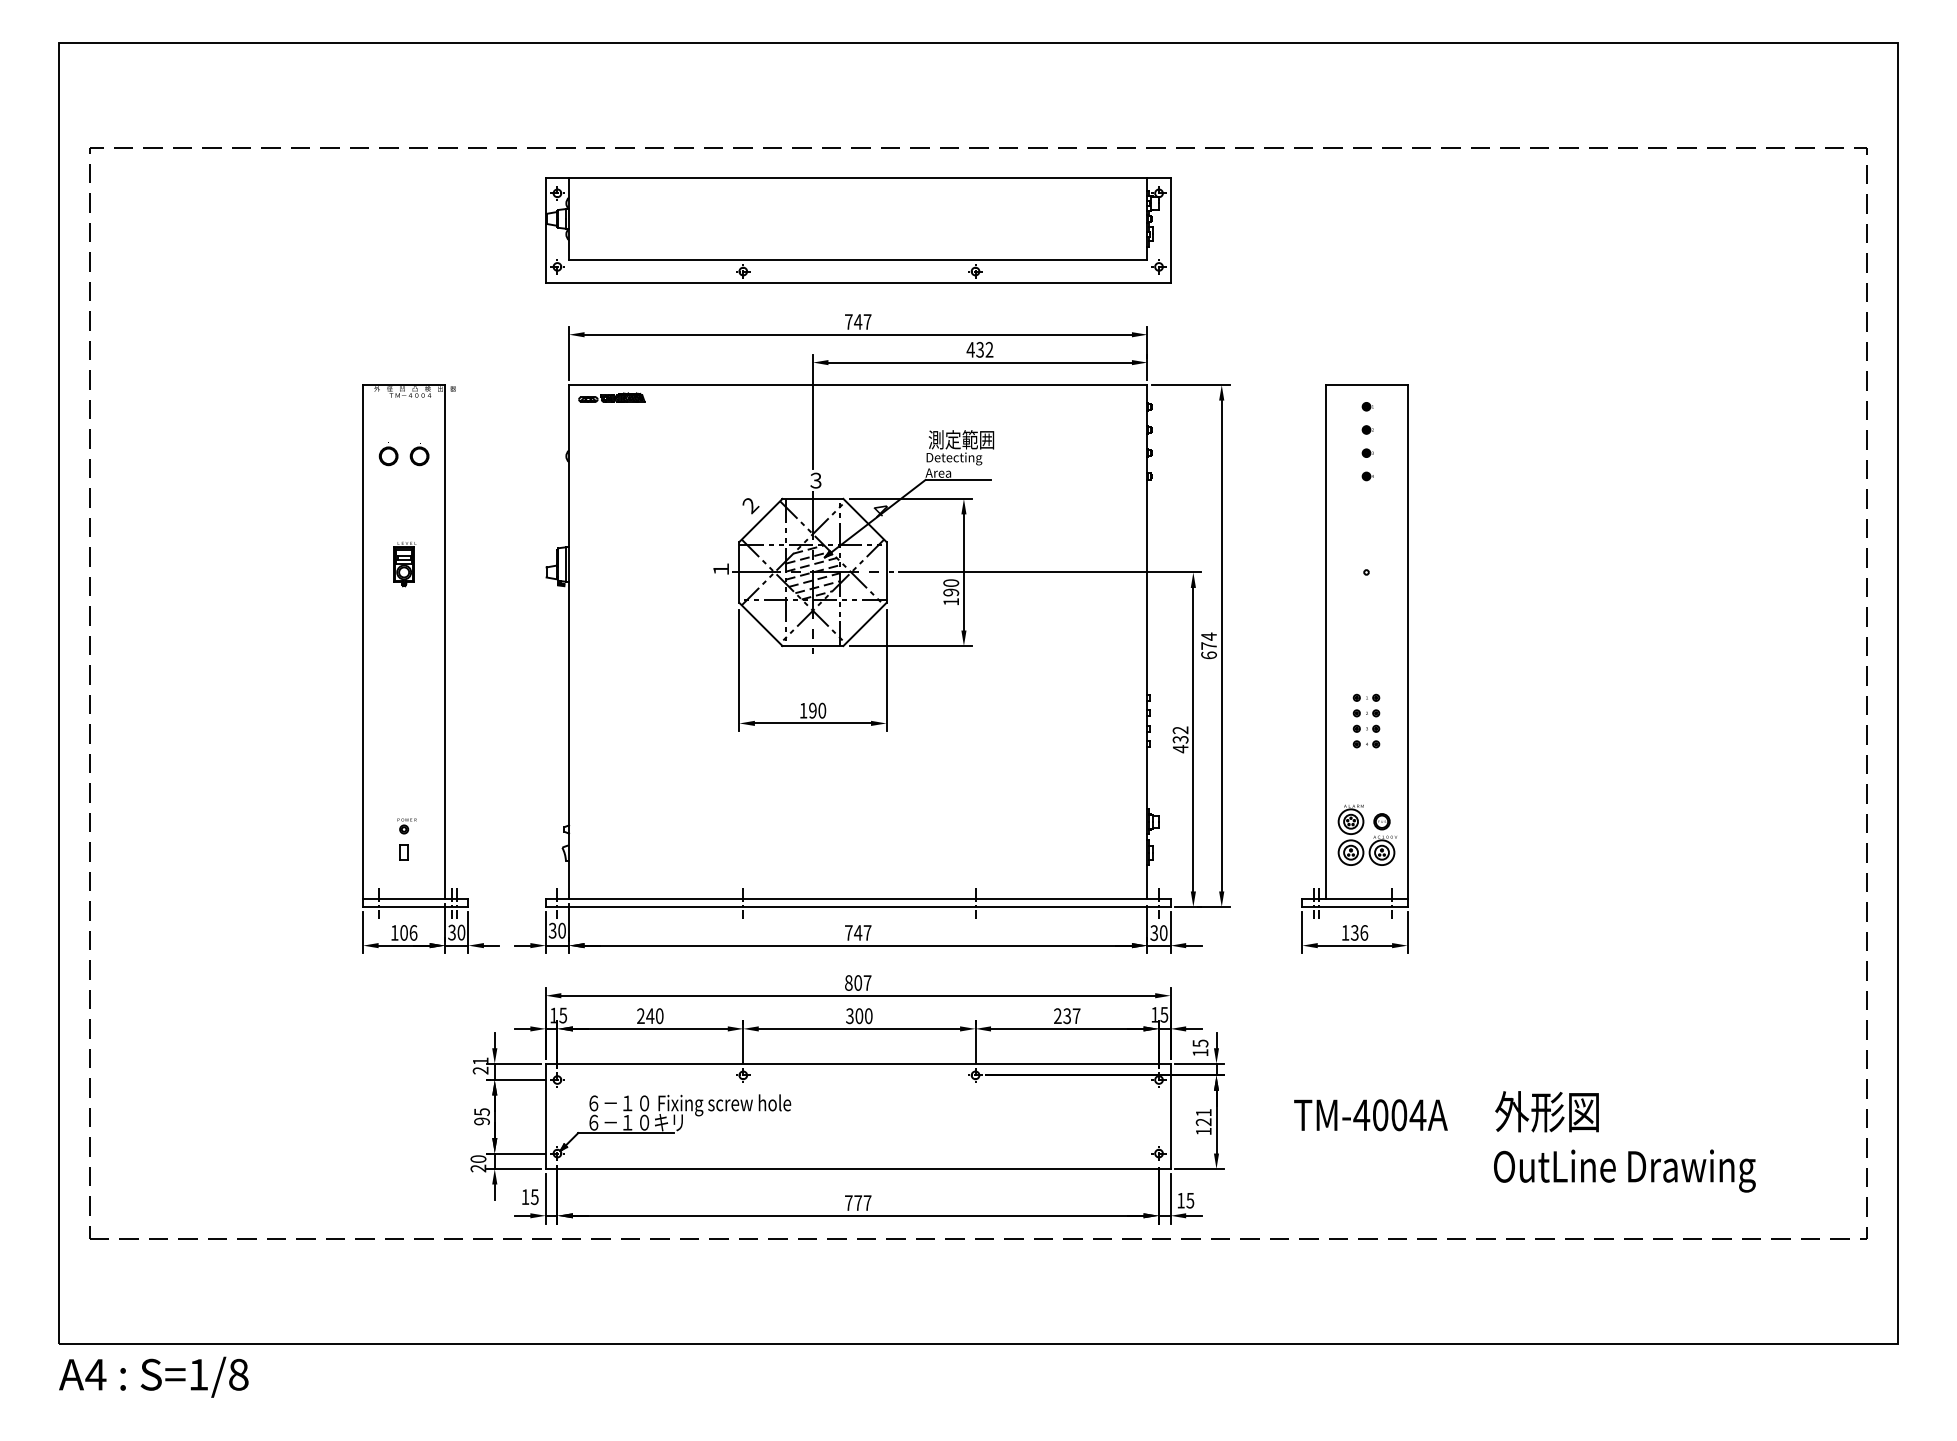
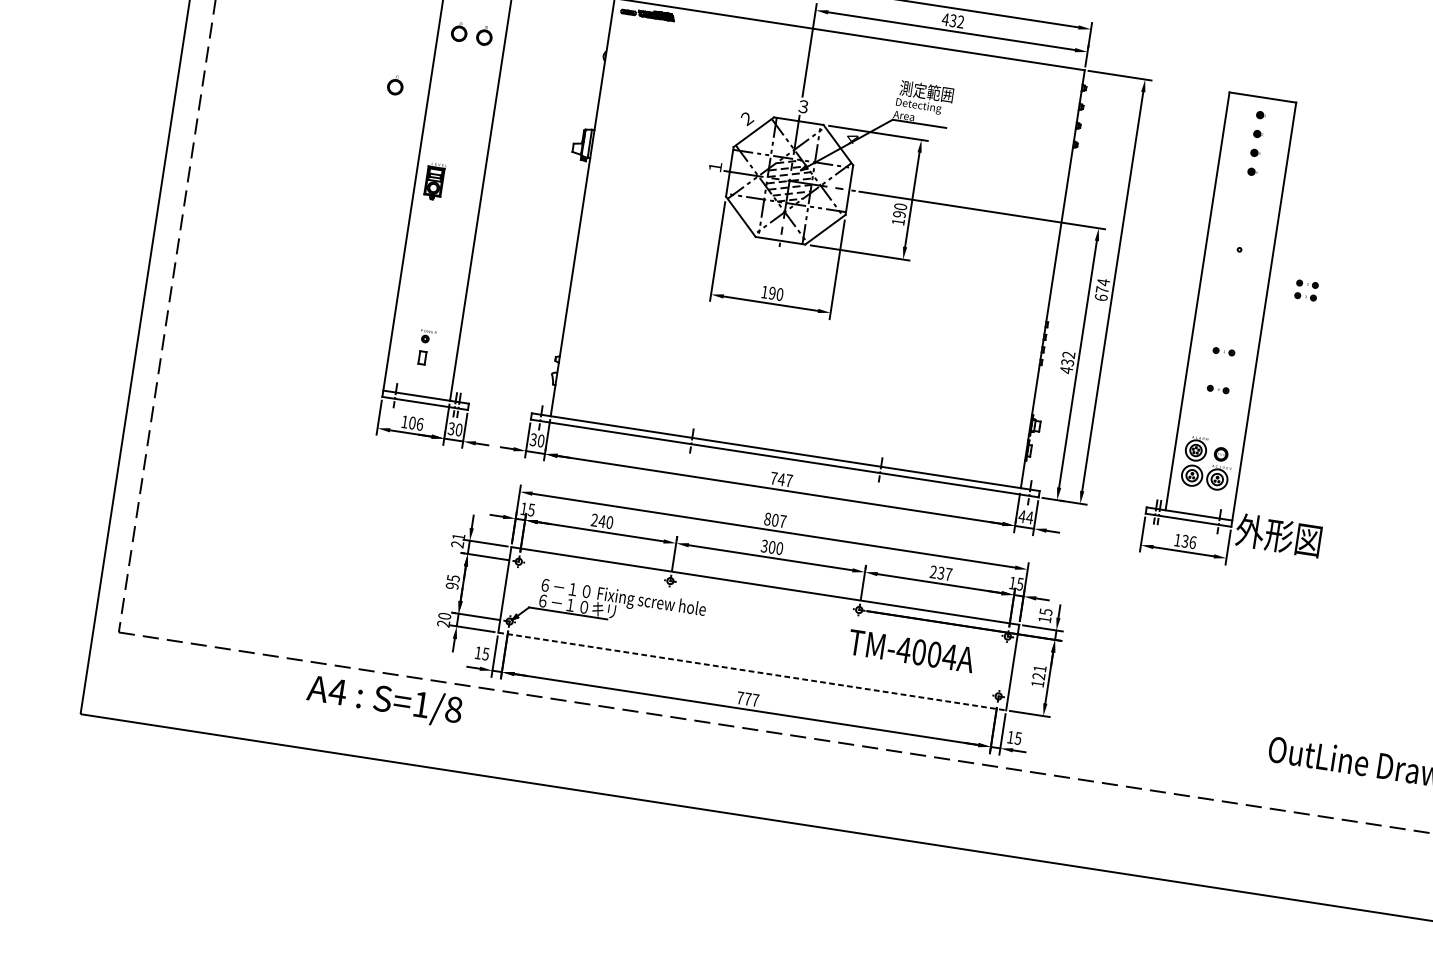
part: (321, 530) -> (395, 85), added
part: (404, 564) -> (434, 181), moved
part: (1366, 720) -> (1306, 290), moved
text: (1158, 933) -> (1025, 517), 30 -> 44
text: (1546, 1111) -> (1278, 535), moved
text: (1370, 1115) -> (911, 651), moved
line: (858, 1169) -> (752, 671), solid -> dashed
text: (153, 1376) -> (384, 700), moved

